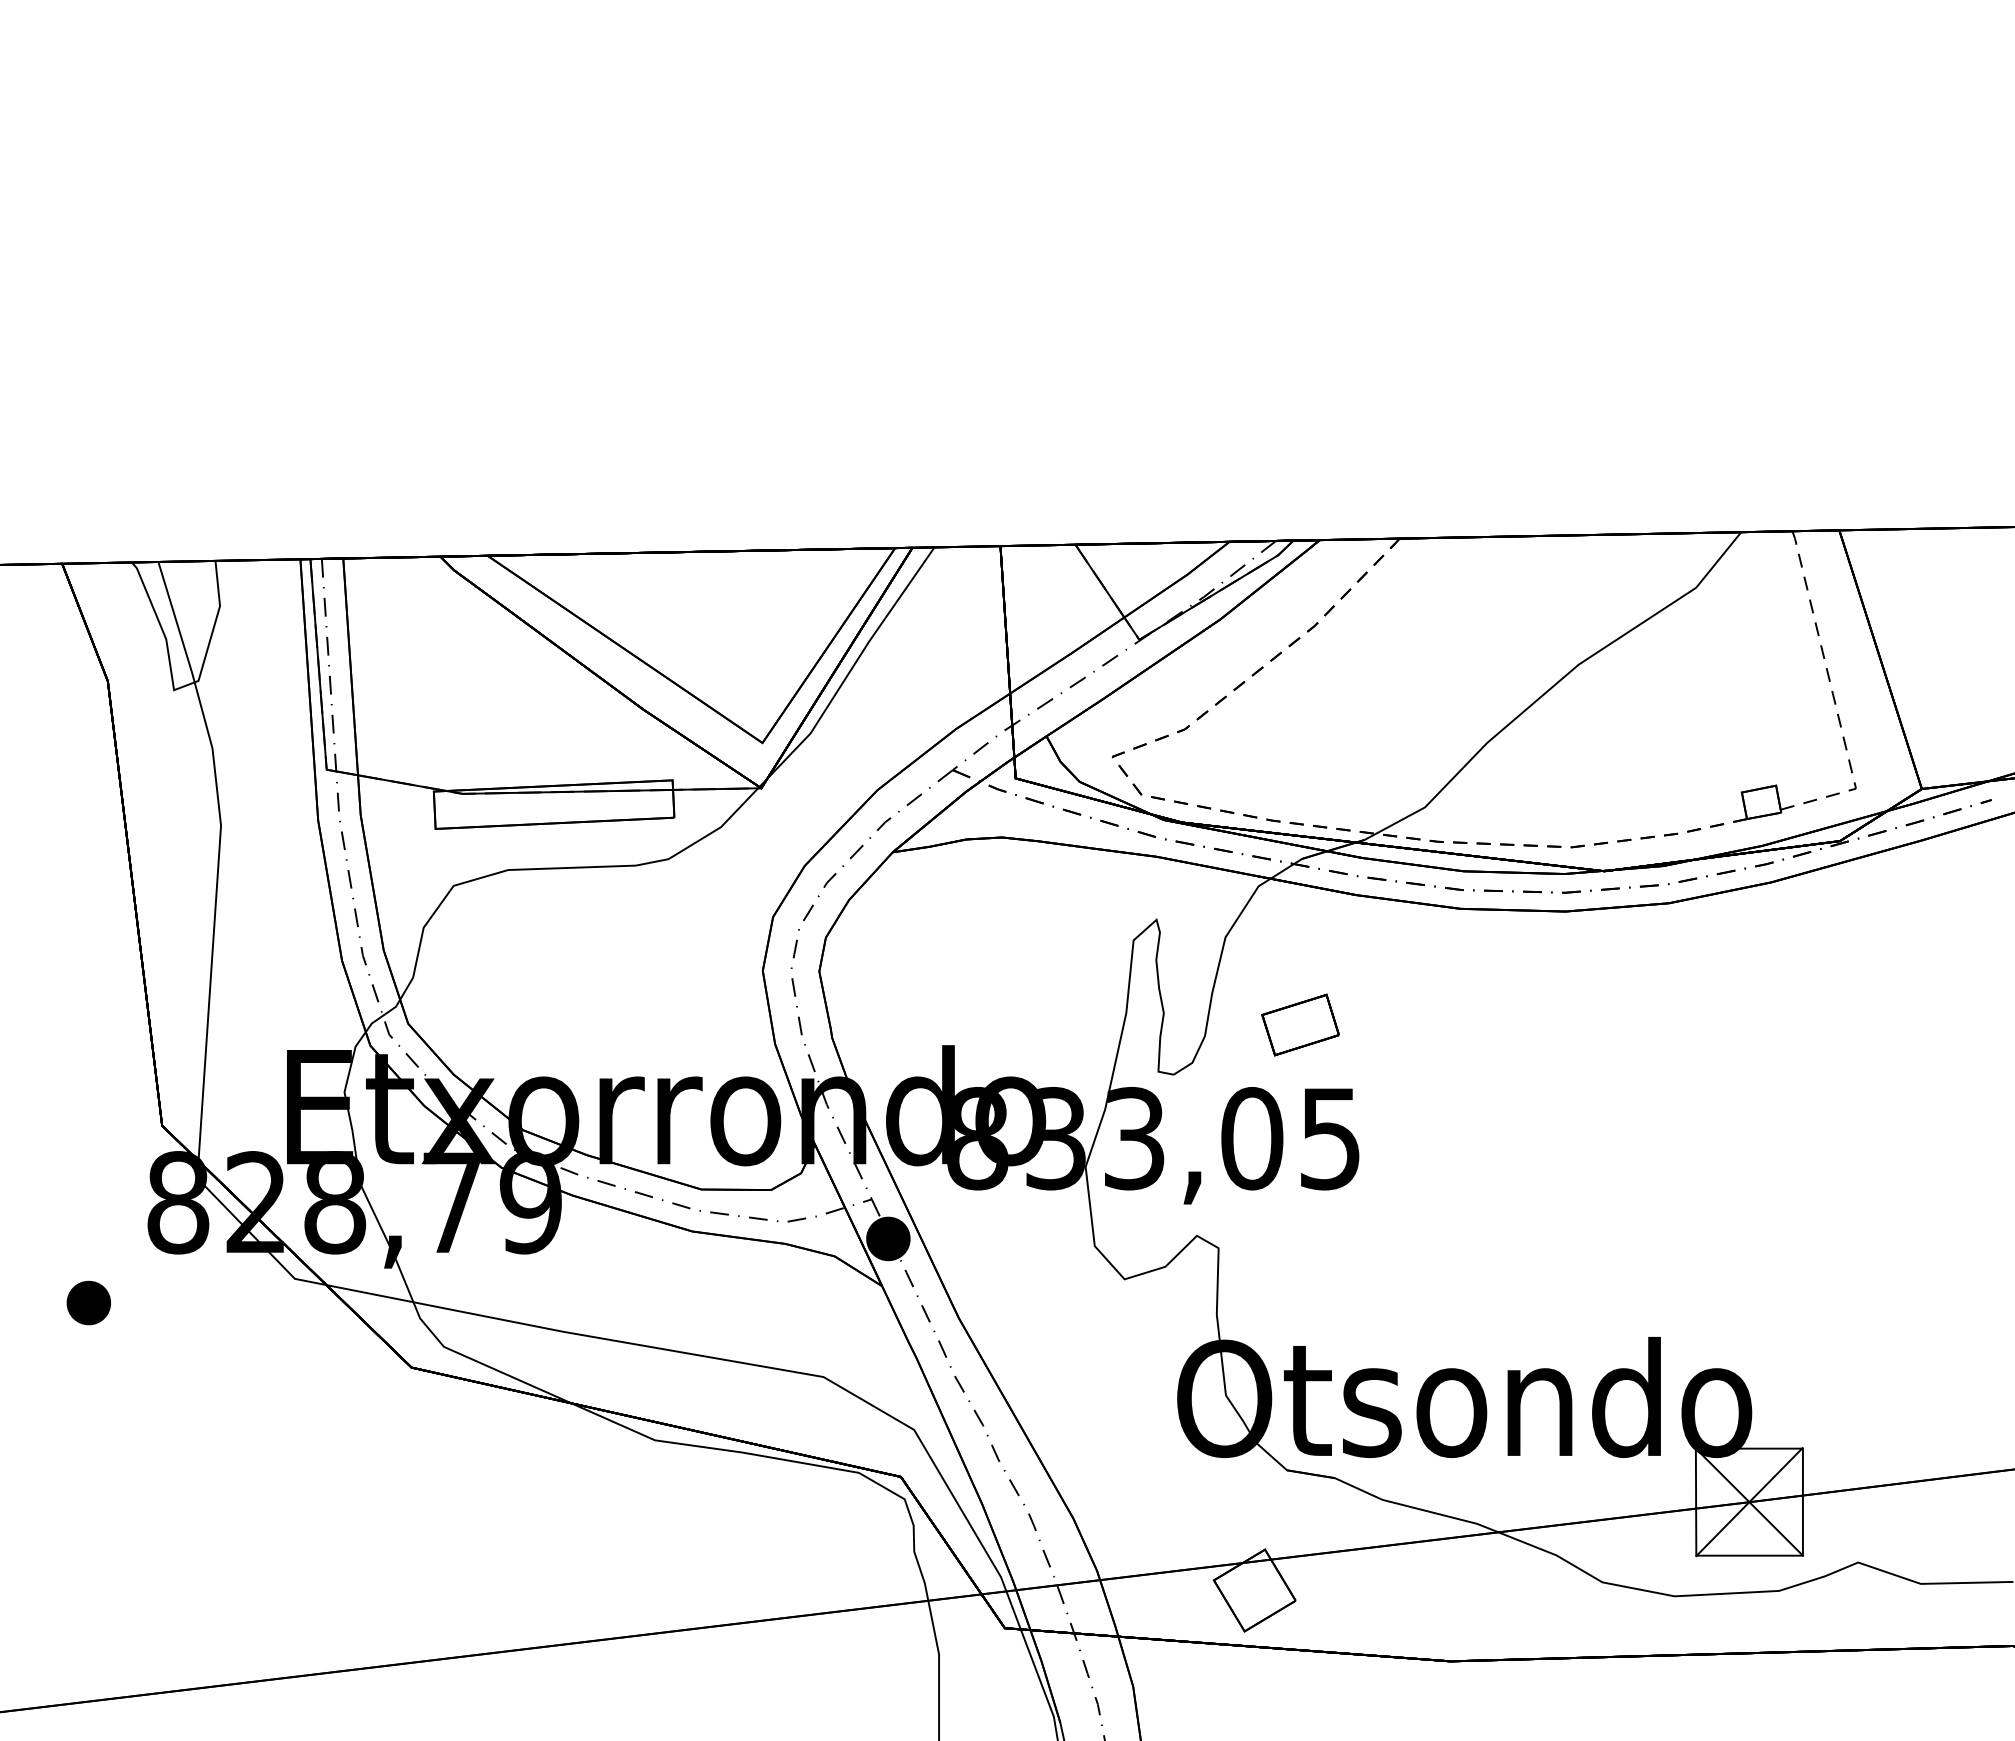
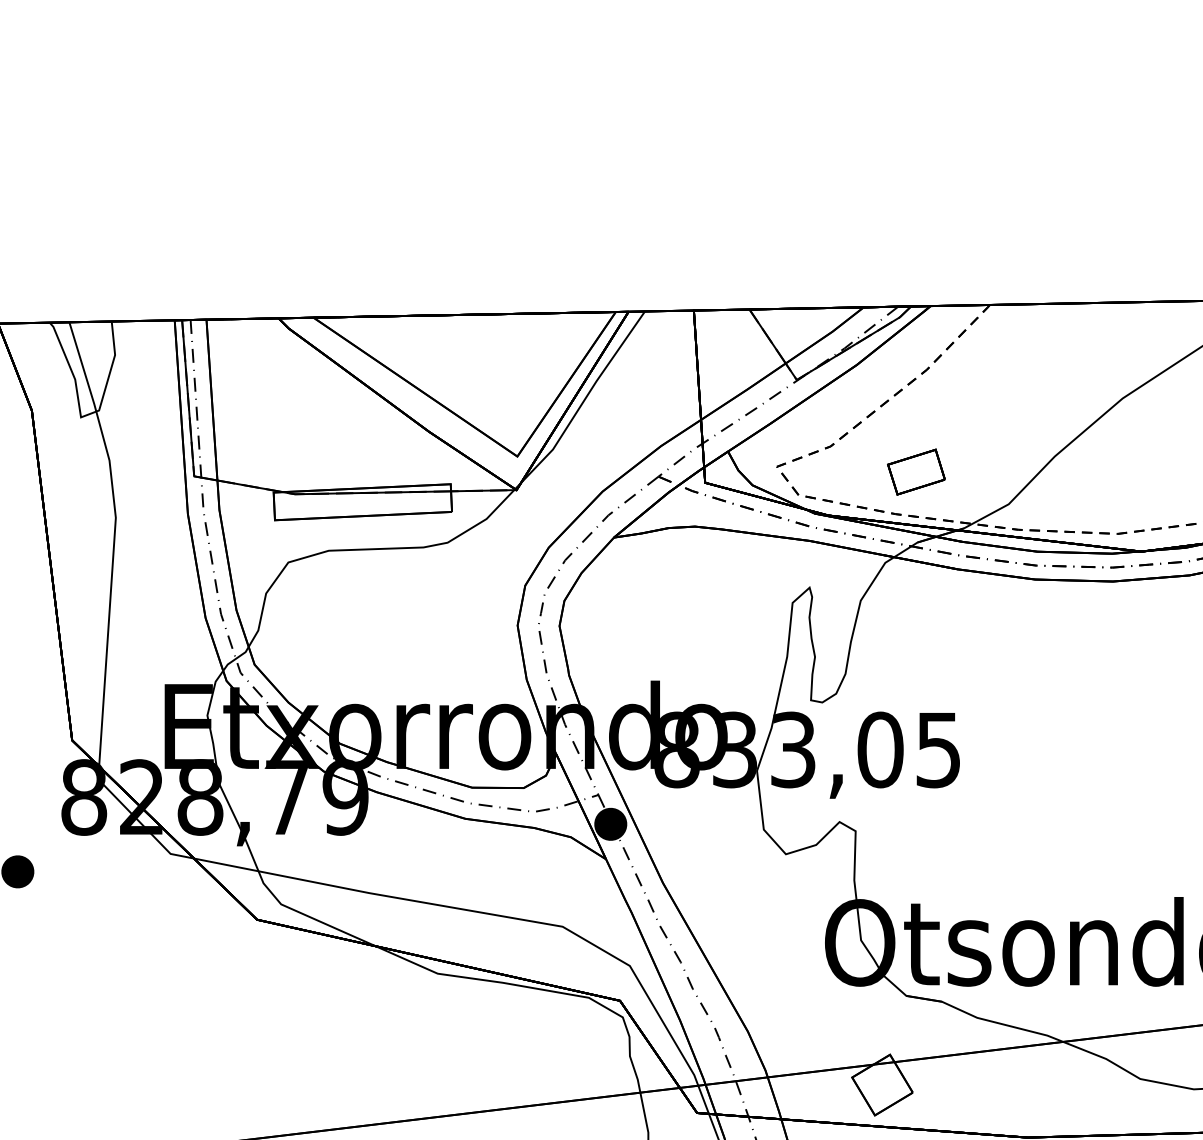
part: (1300, 1024) -> (916, 471), moved

